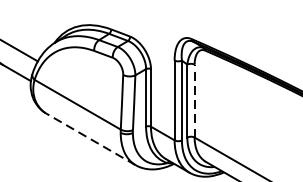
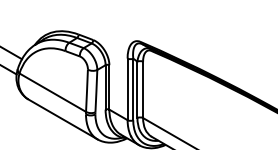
line: (195, 100) -> (143, 89), dashed -> solid
line: (90, 139) -> (62, 119), dashed -> solid

